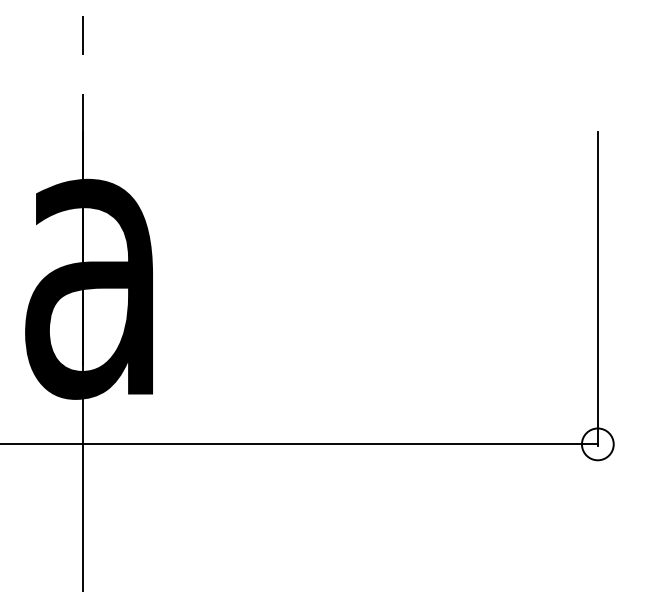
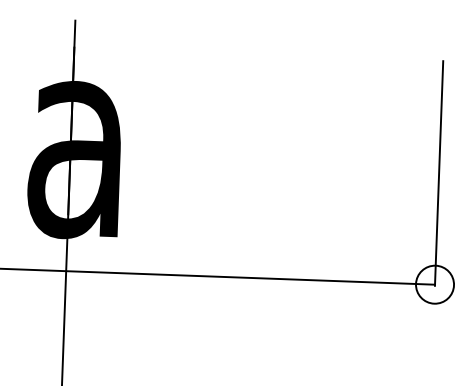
circle: (597, 443) -> (434, 284), size x1.67

